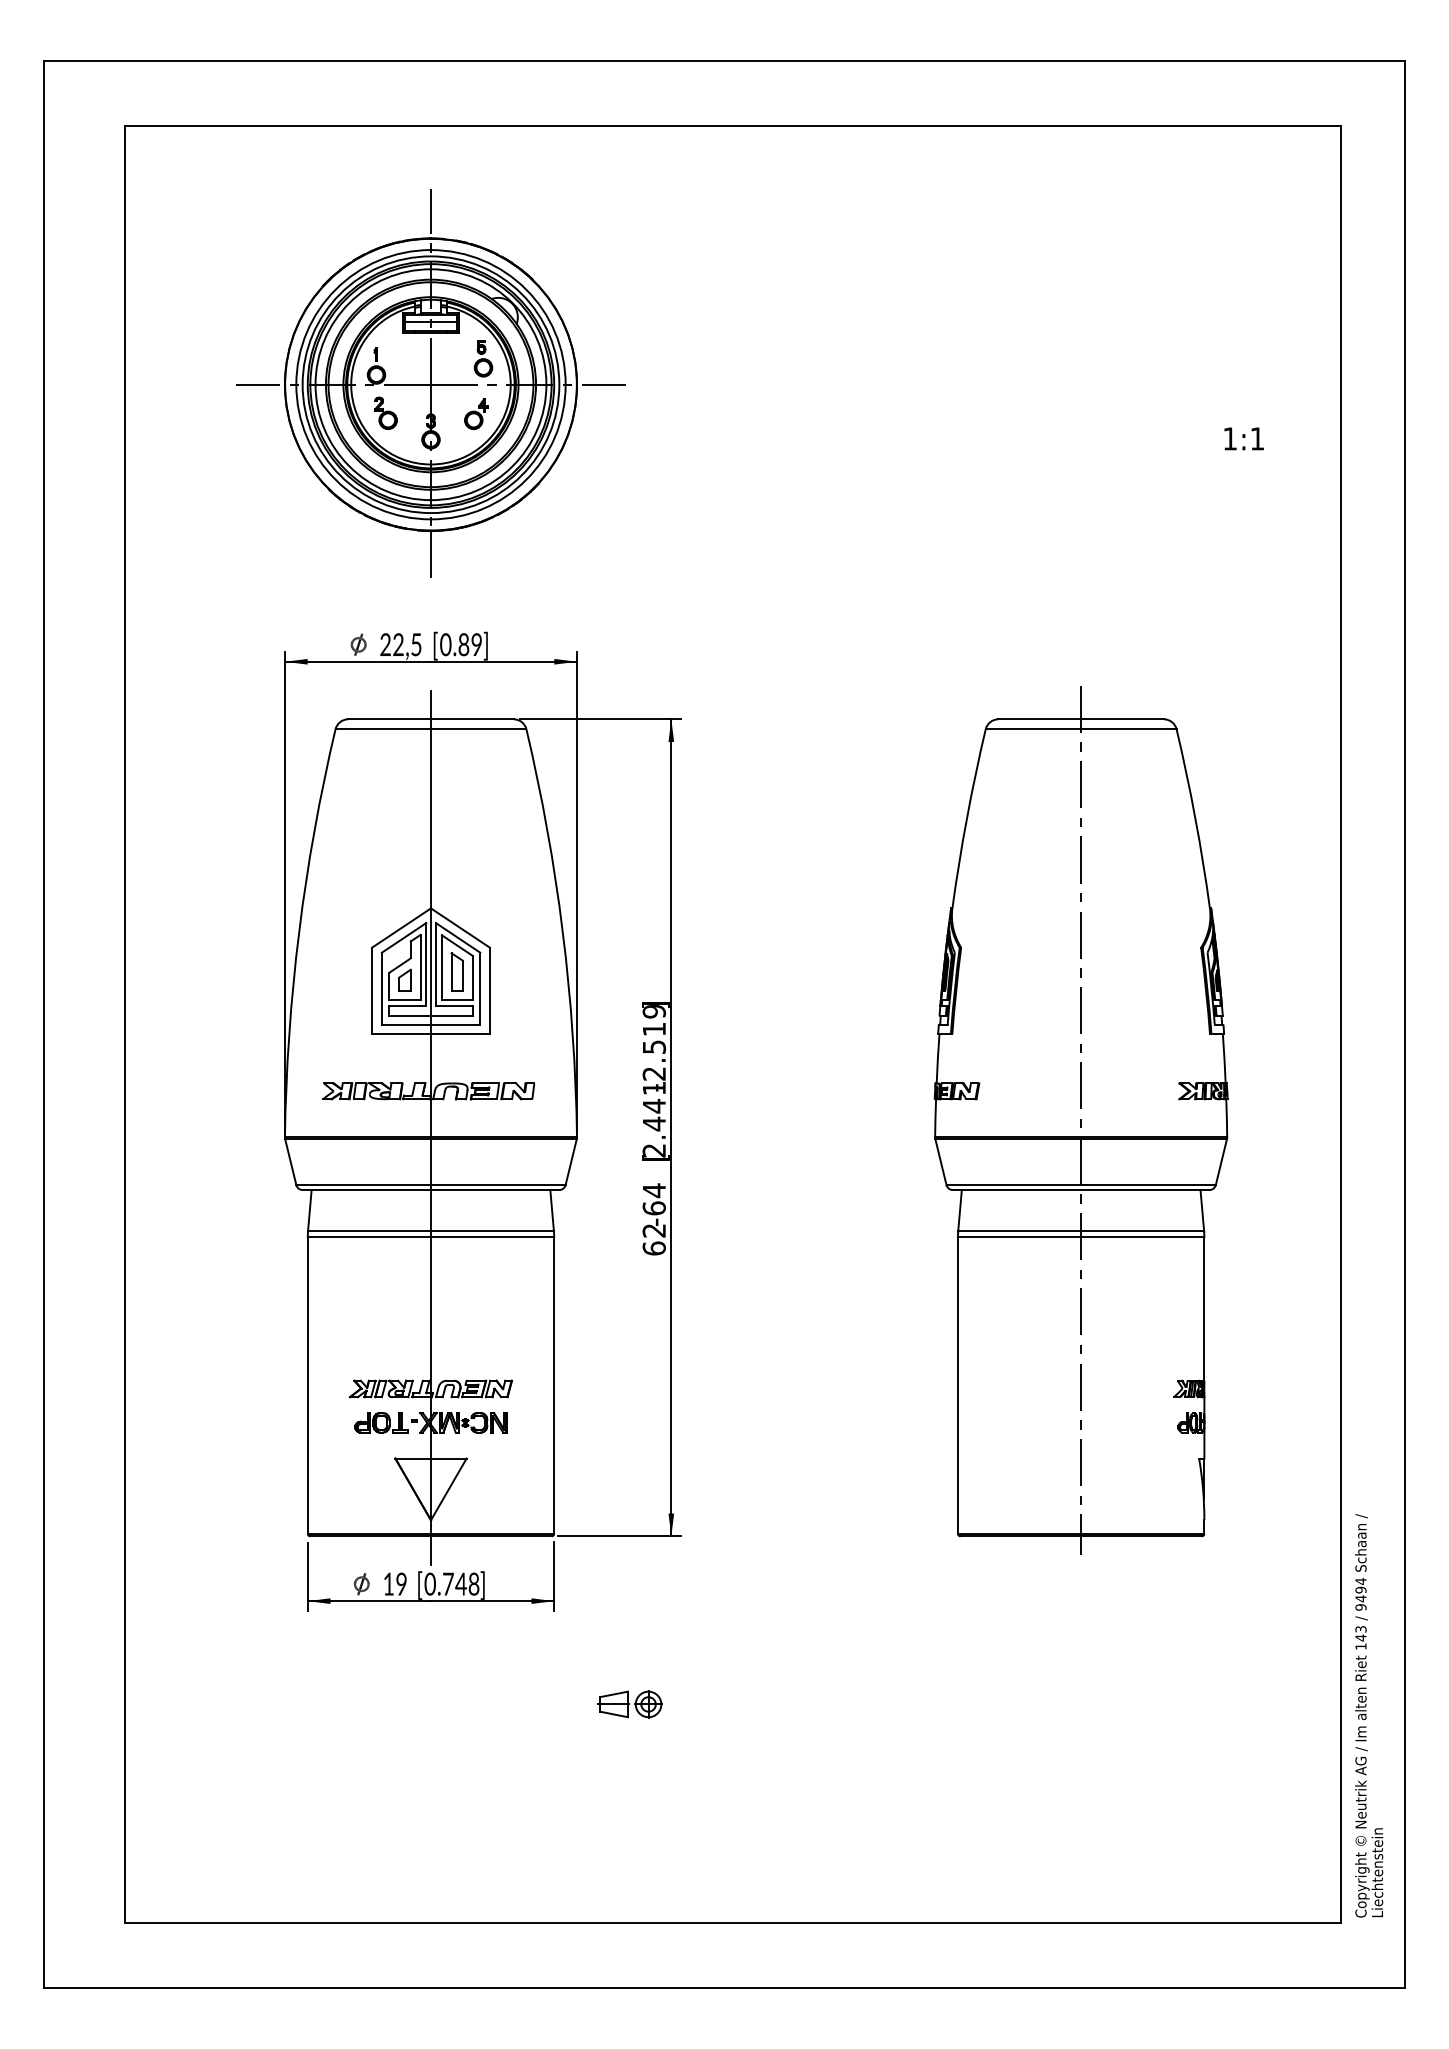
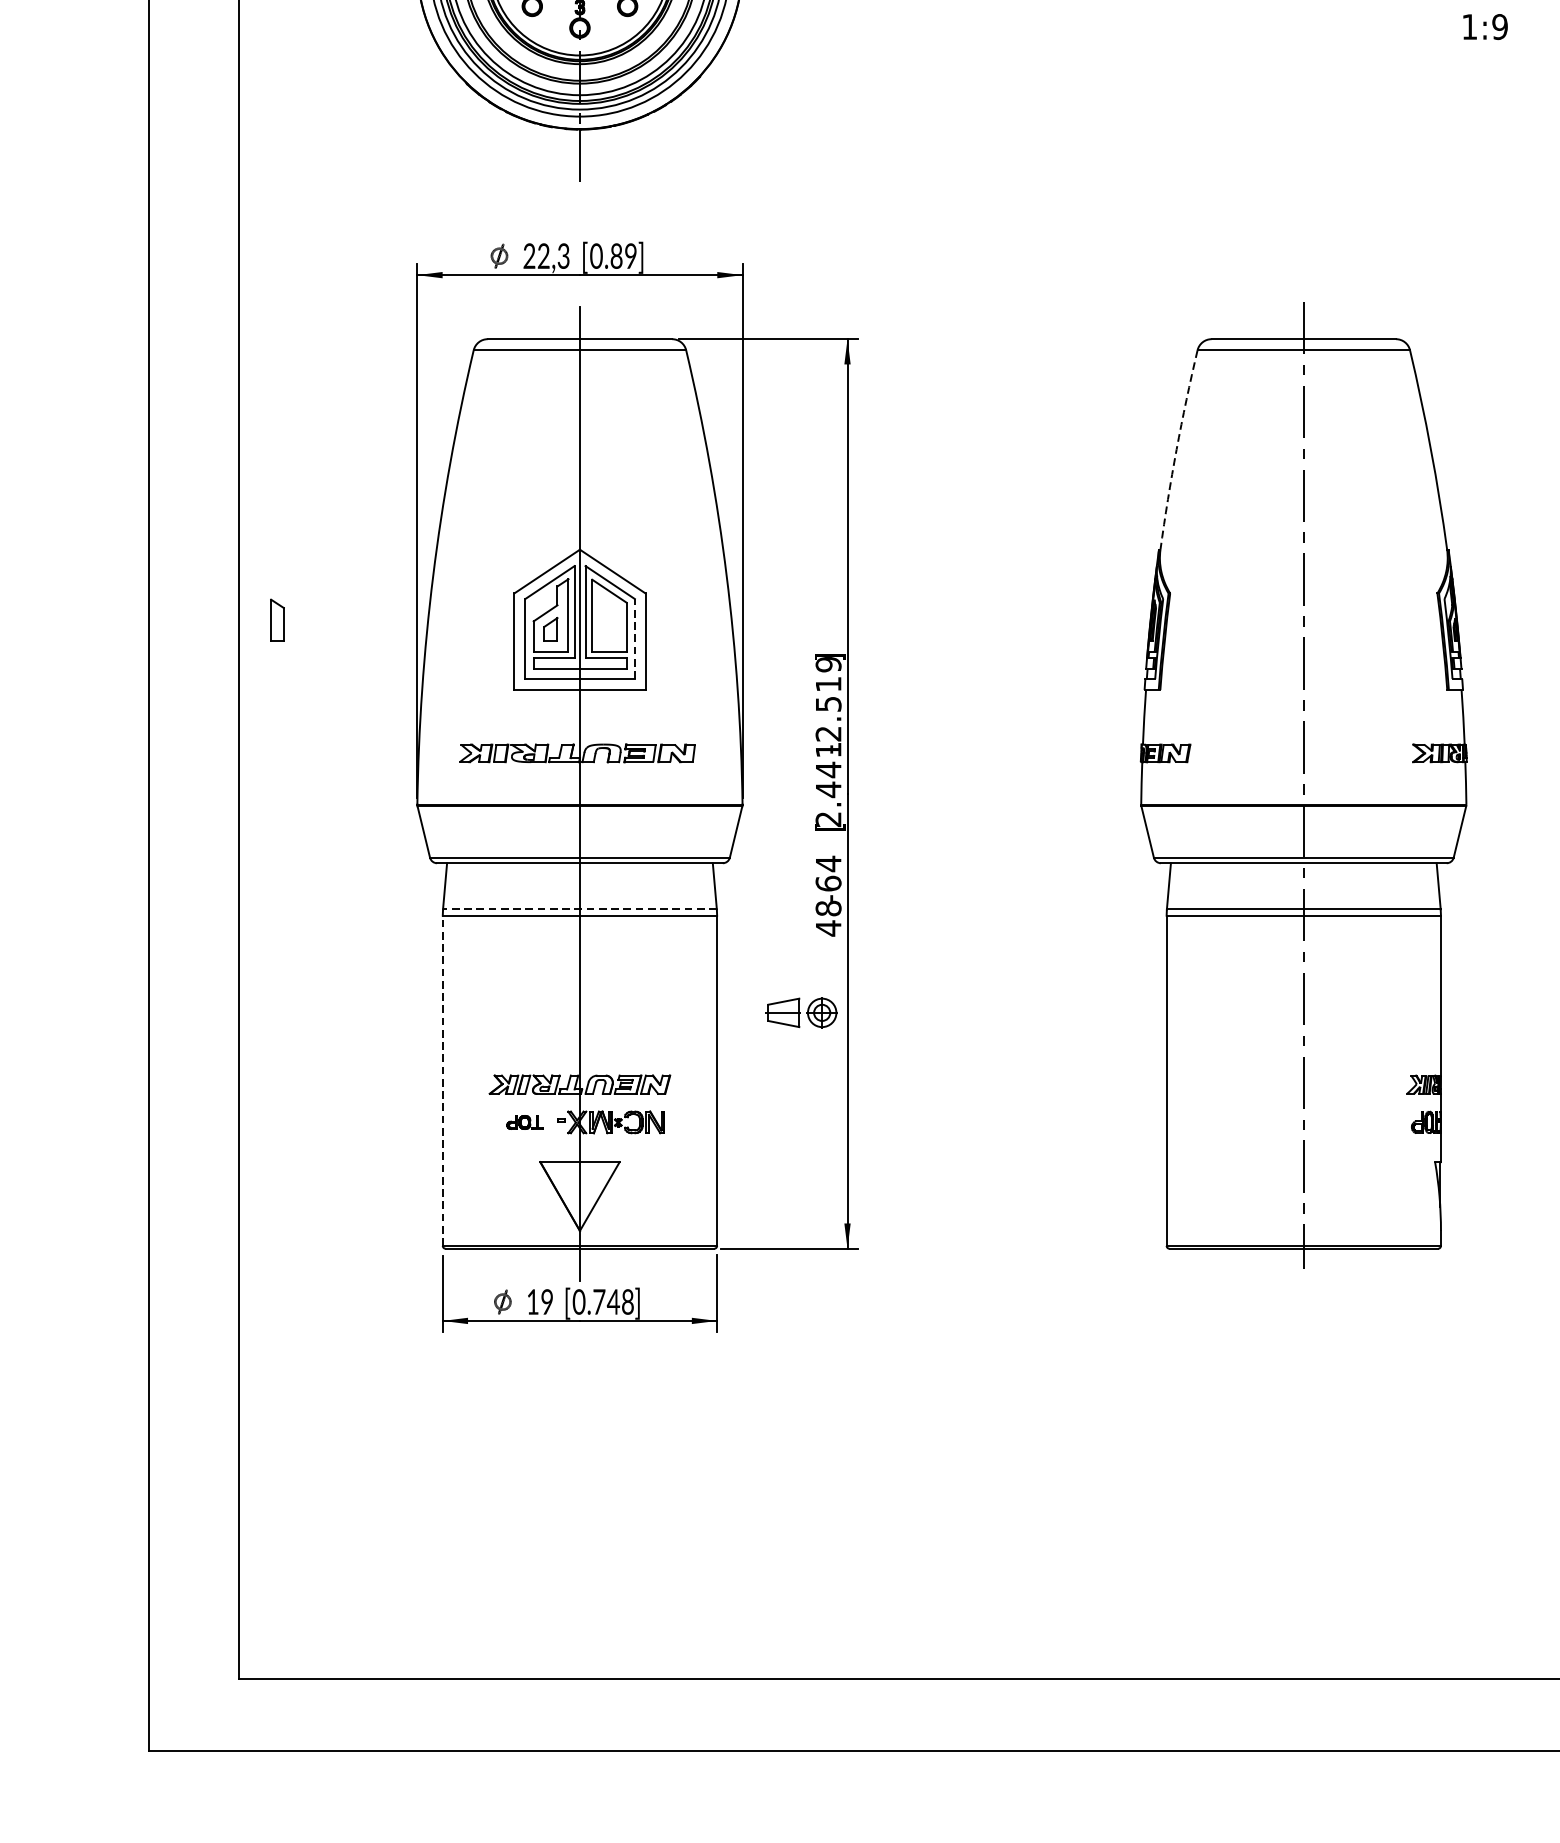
text: (1257, 438) -> (1500, 26), 1:1 -> 1:9
text: (416, 644) -> (563, 255), 22,5 -> 22,3
arc: (966, 818) -> (1176, 449), solid -> dashed
part: (456, 971) -> (276, 619), moved
line: (480, 988) -> (635, 638), solid -> dashed
line: (430, 1231) -> (579, 909), solid -> dashed
text: (654, 1239) -> (828, 918), 62 -> 48
line: (307, 1384) -> (442, 1079), solid -> dashed
part: (381, 1422) -> (524, 1122), size x0.6
part: (629, 1704) -> (800, 1012), moved

